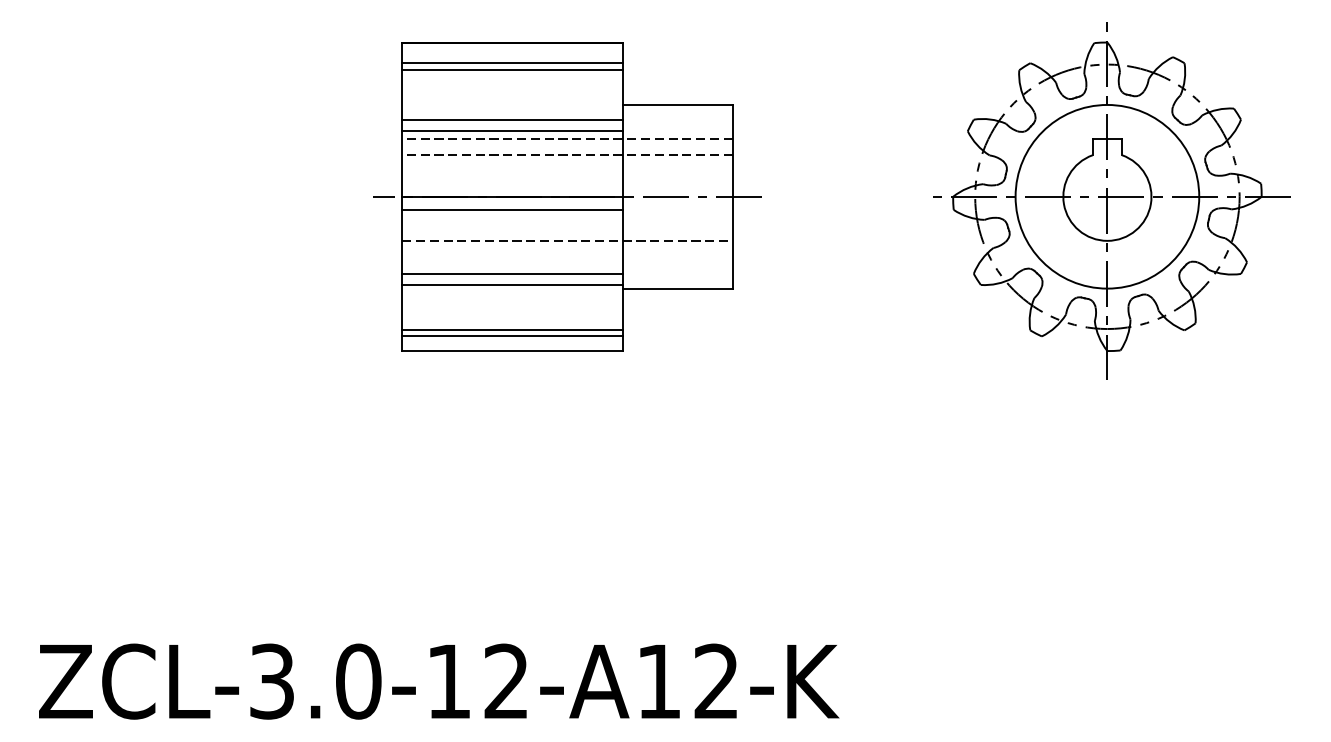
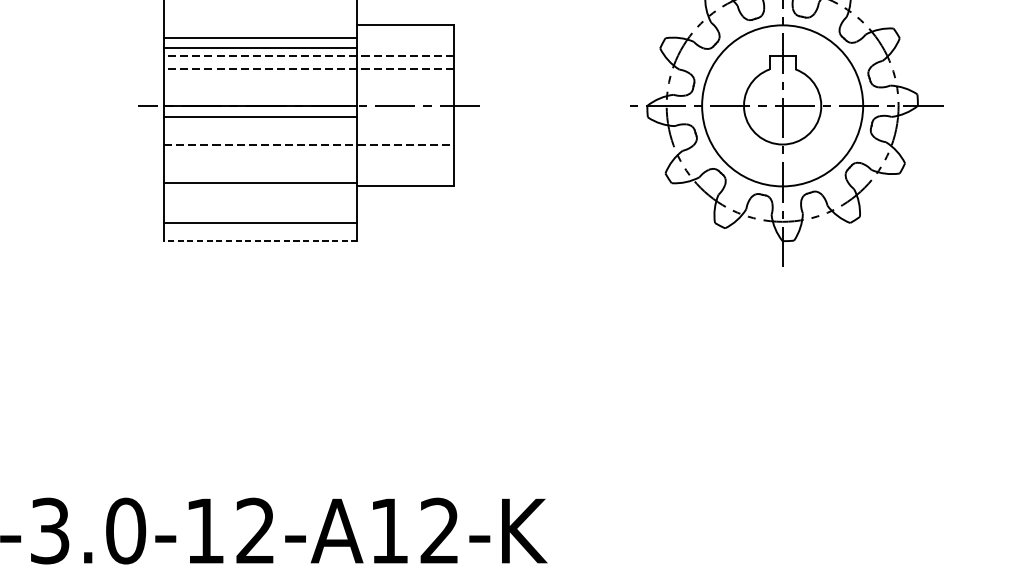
line: (512, 273) -> (260, 173), removed
line: (512, 336) -> (260, 228), removed
line: (511, 351) -> (260, 241), solid -> dashed

